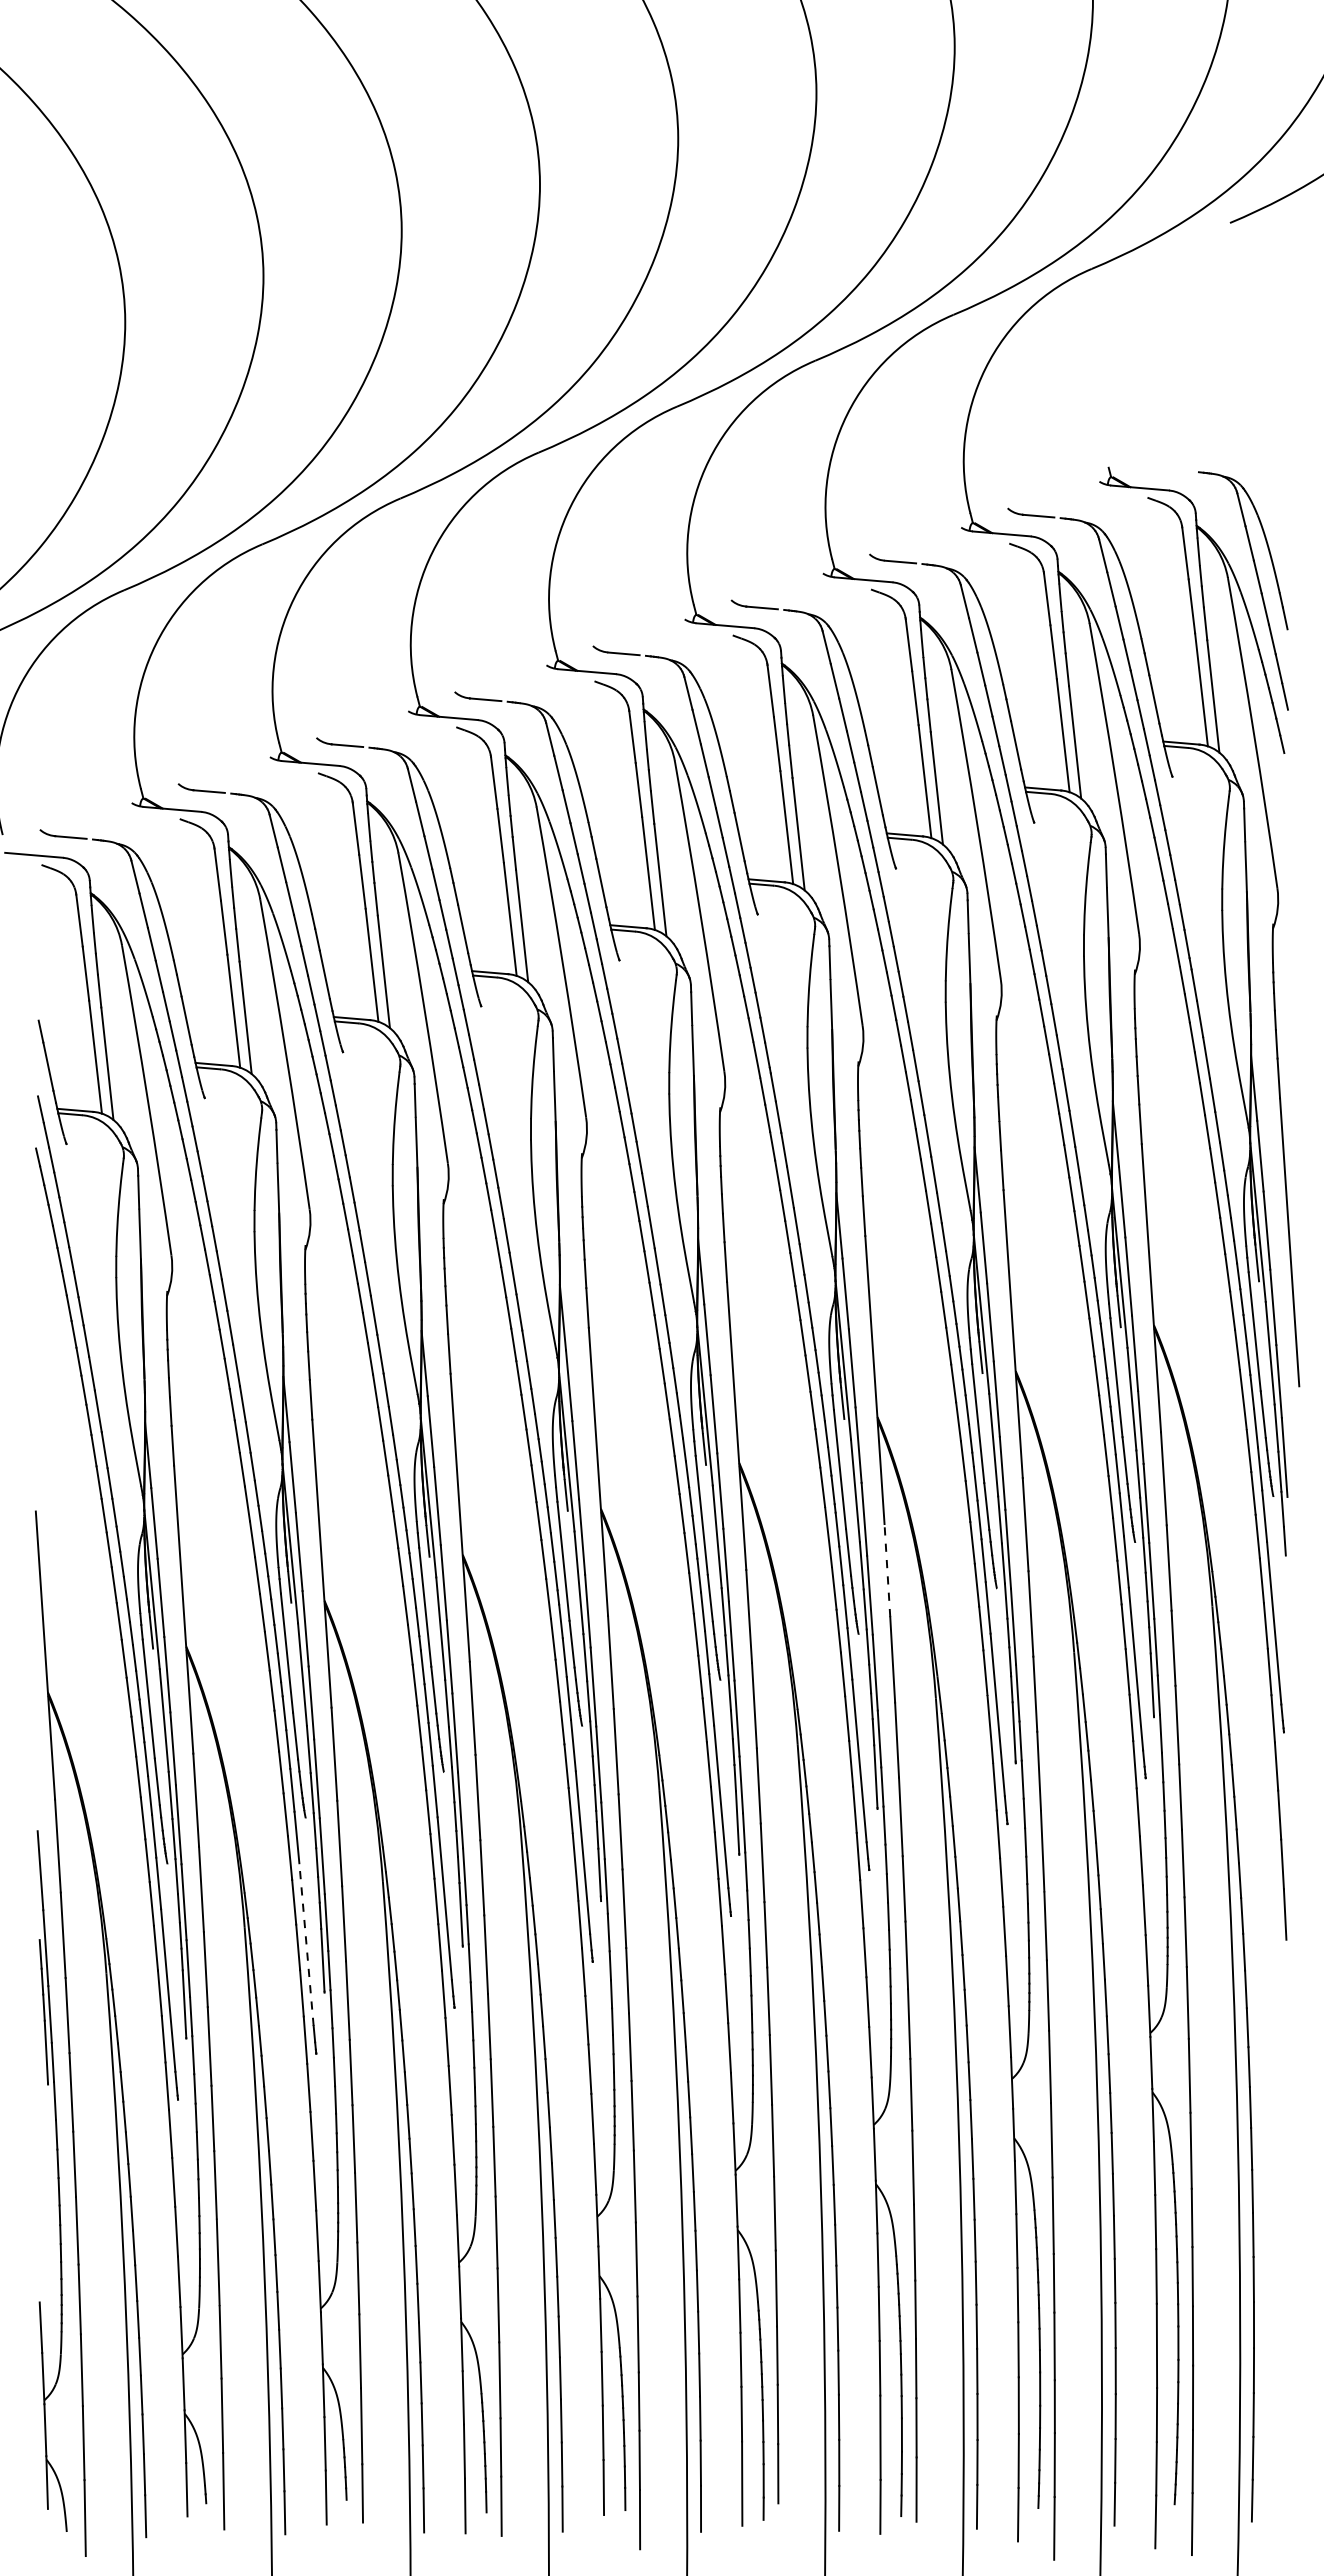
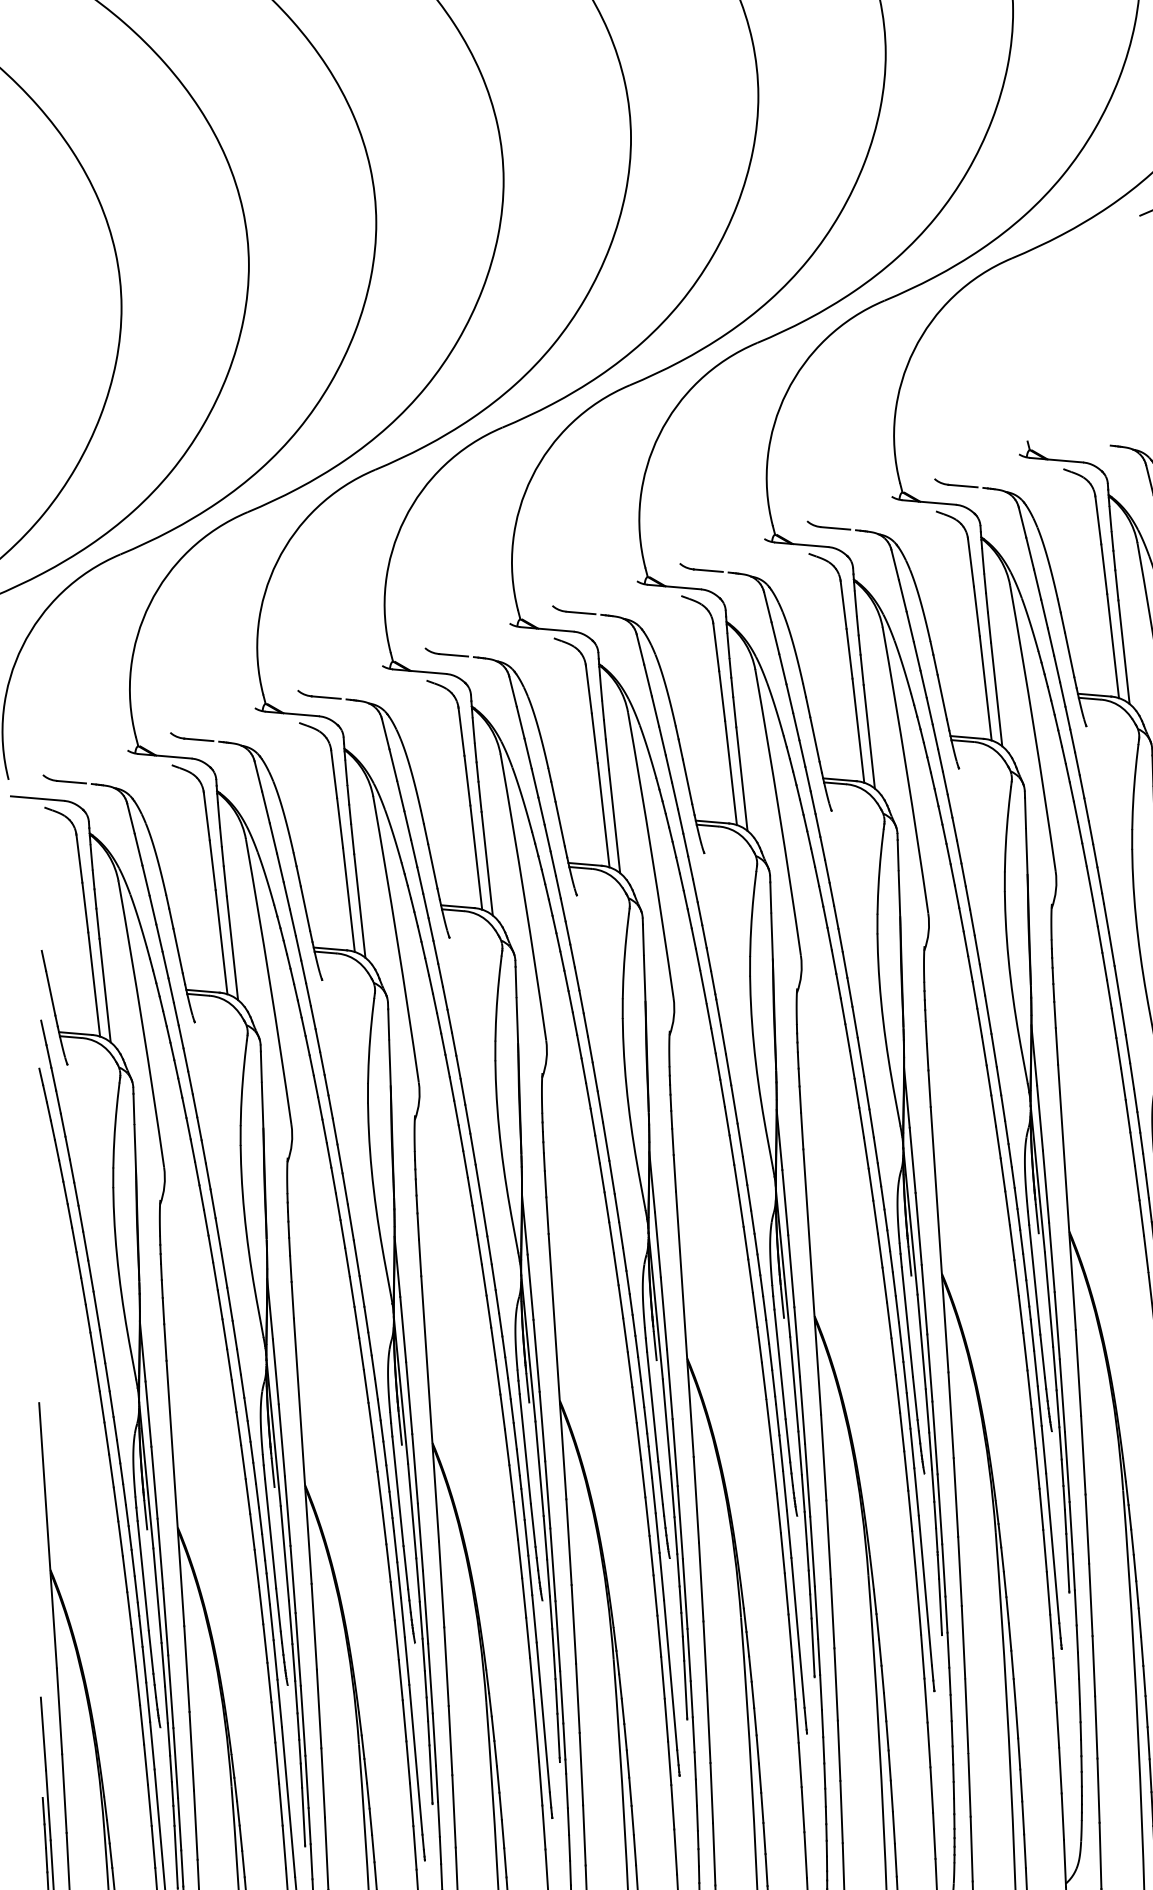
line: (887, 1570) -> (823, 1457), dashed -> solid
line: (306, 1944) -> (288, 1802), dashed -> solid

